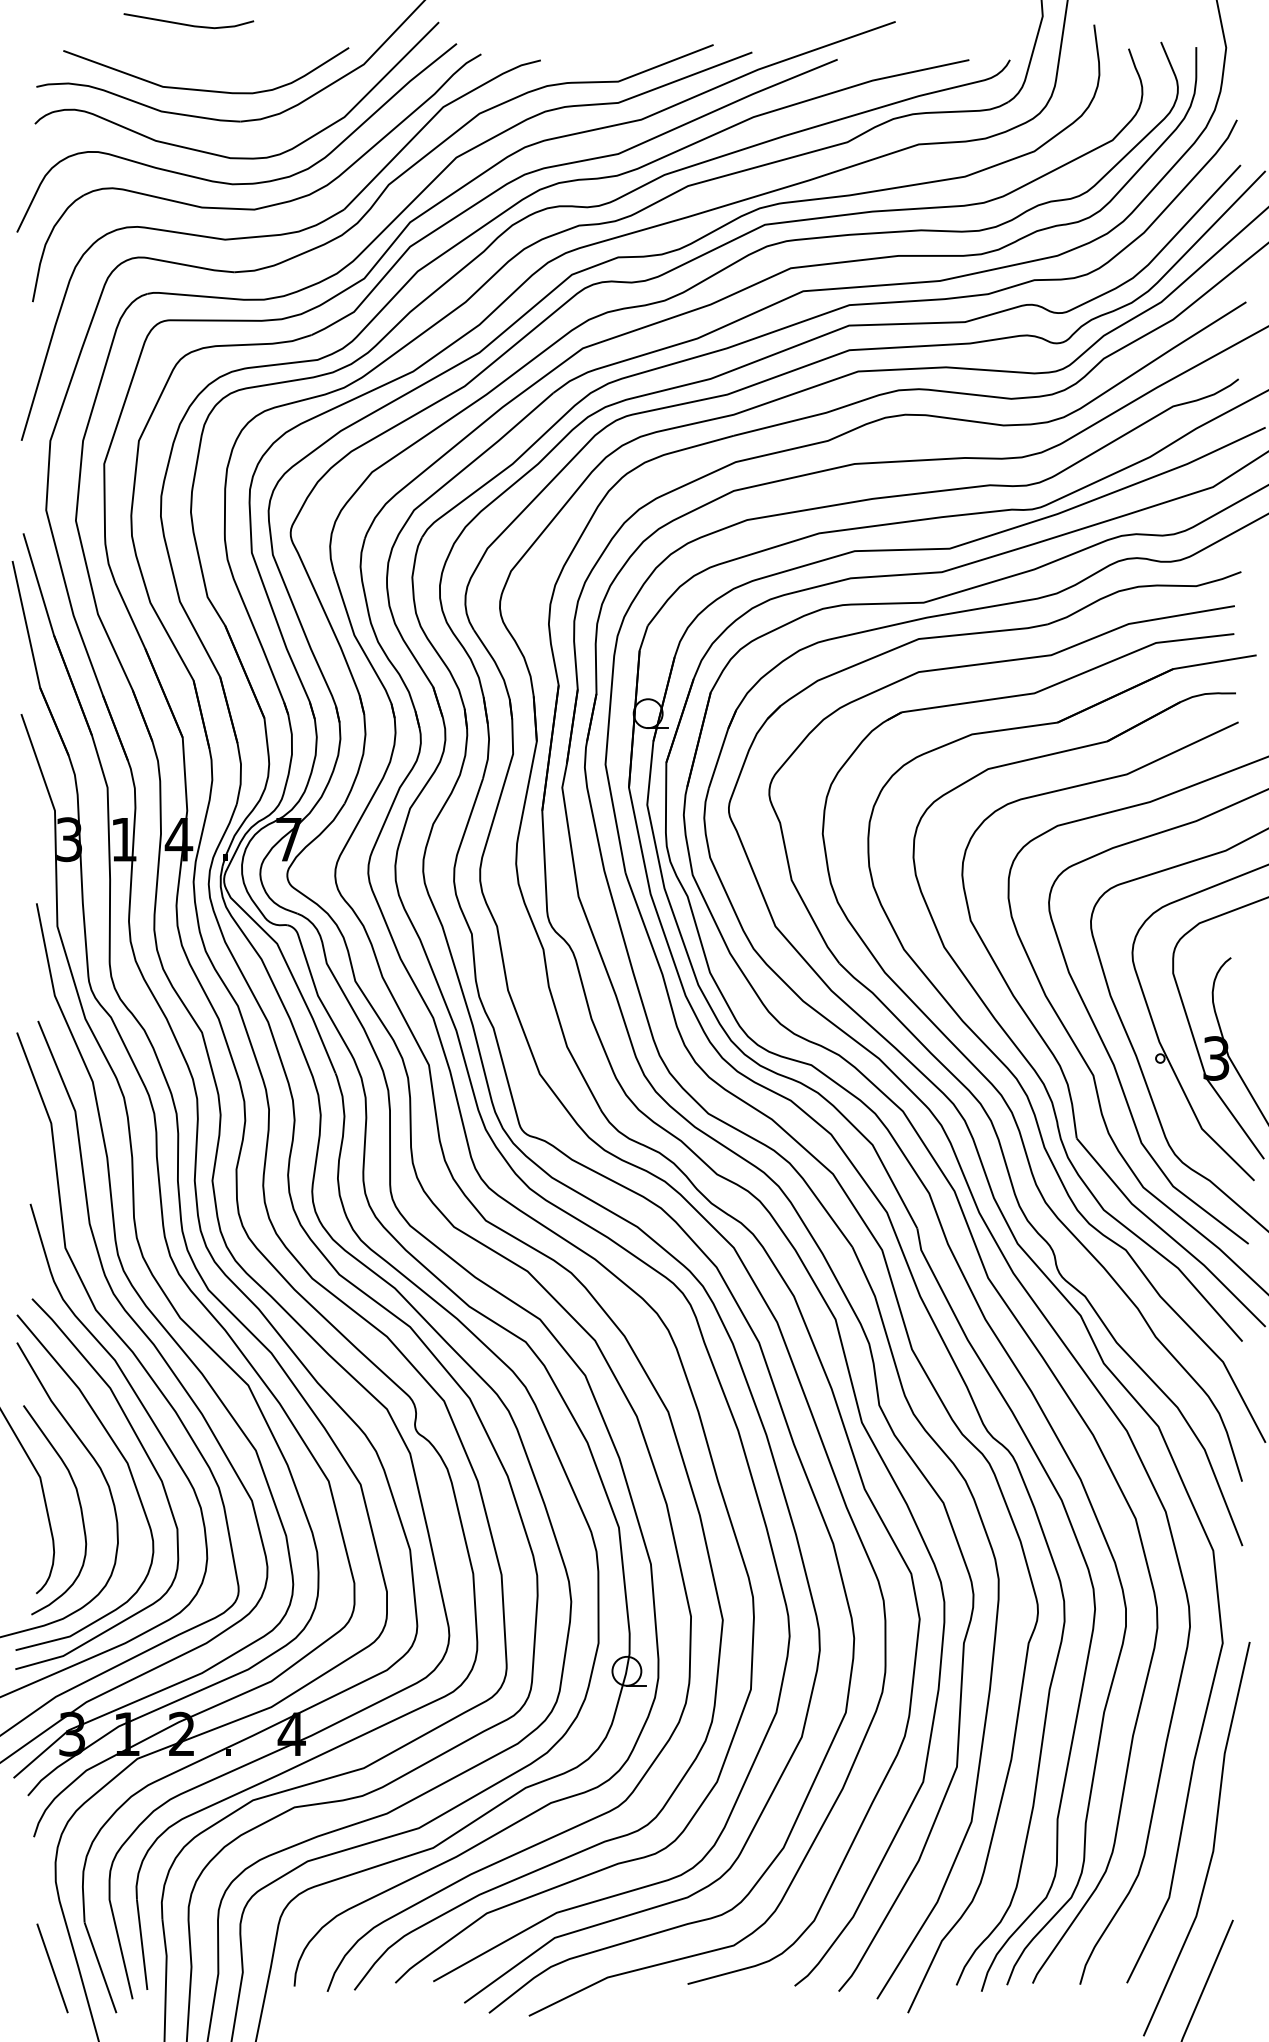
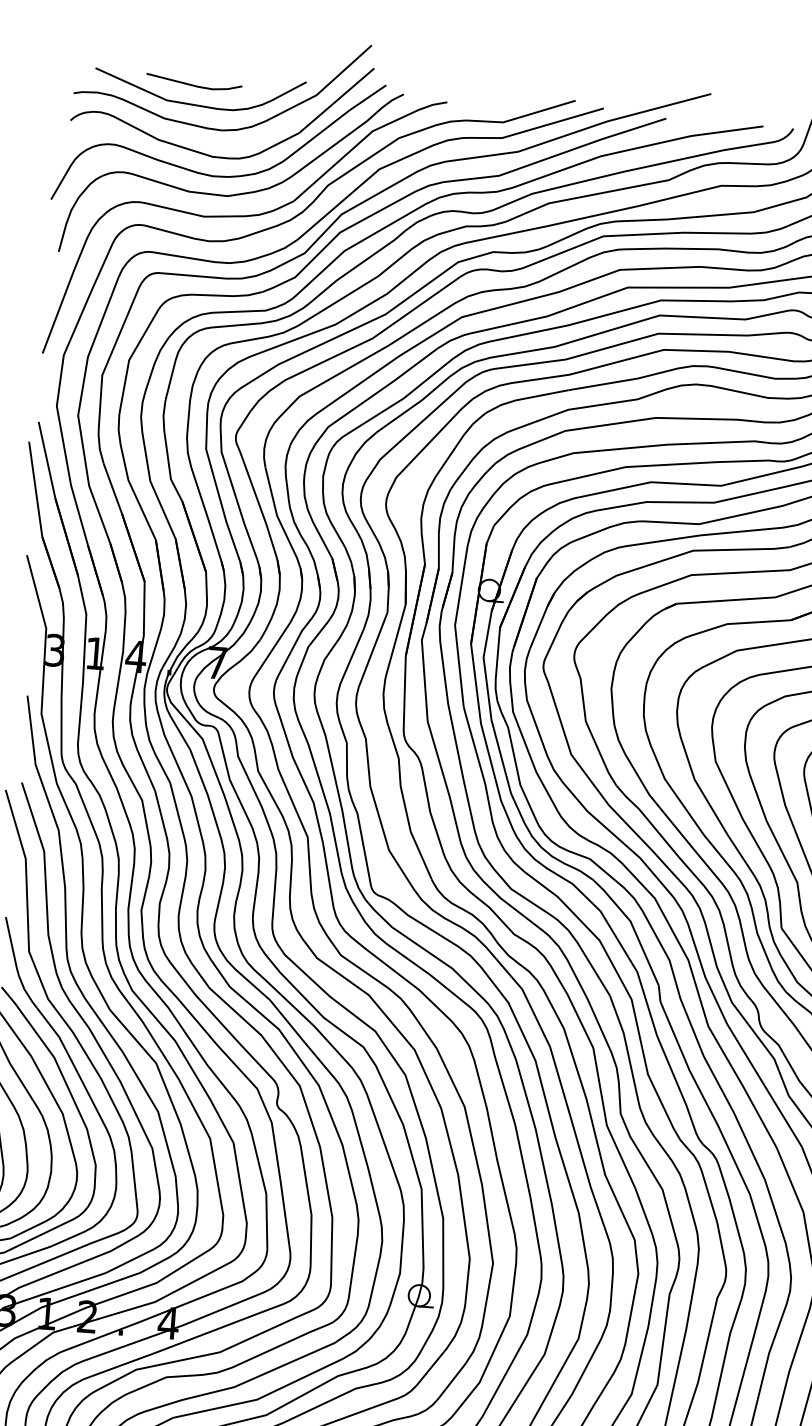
line: (188, 24) -> (193, 85), moved

